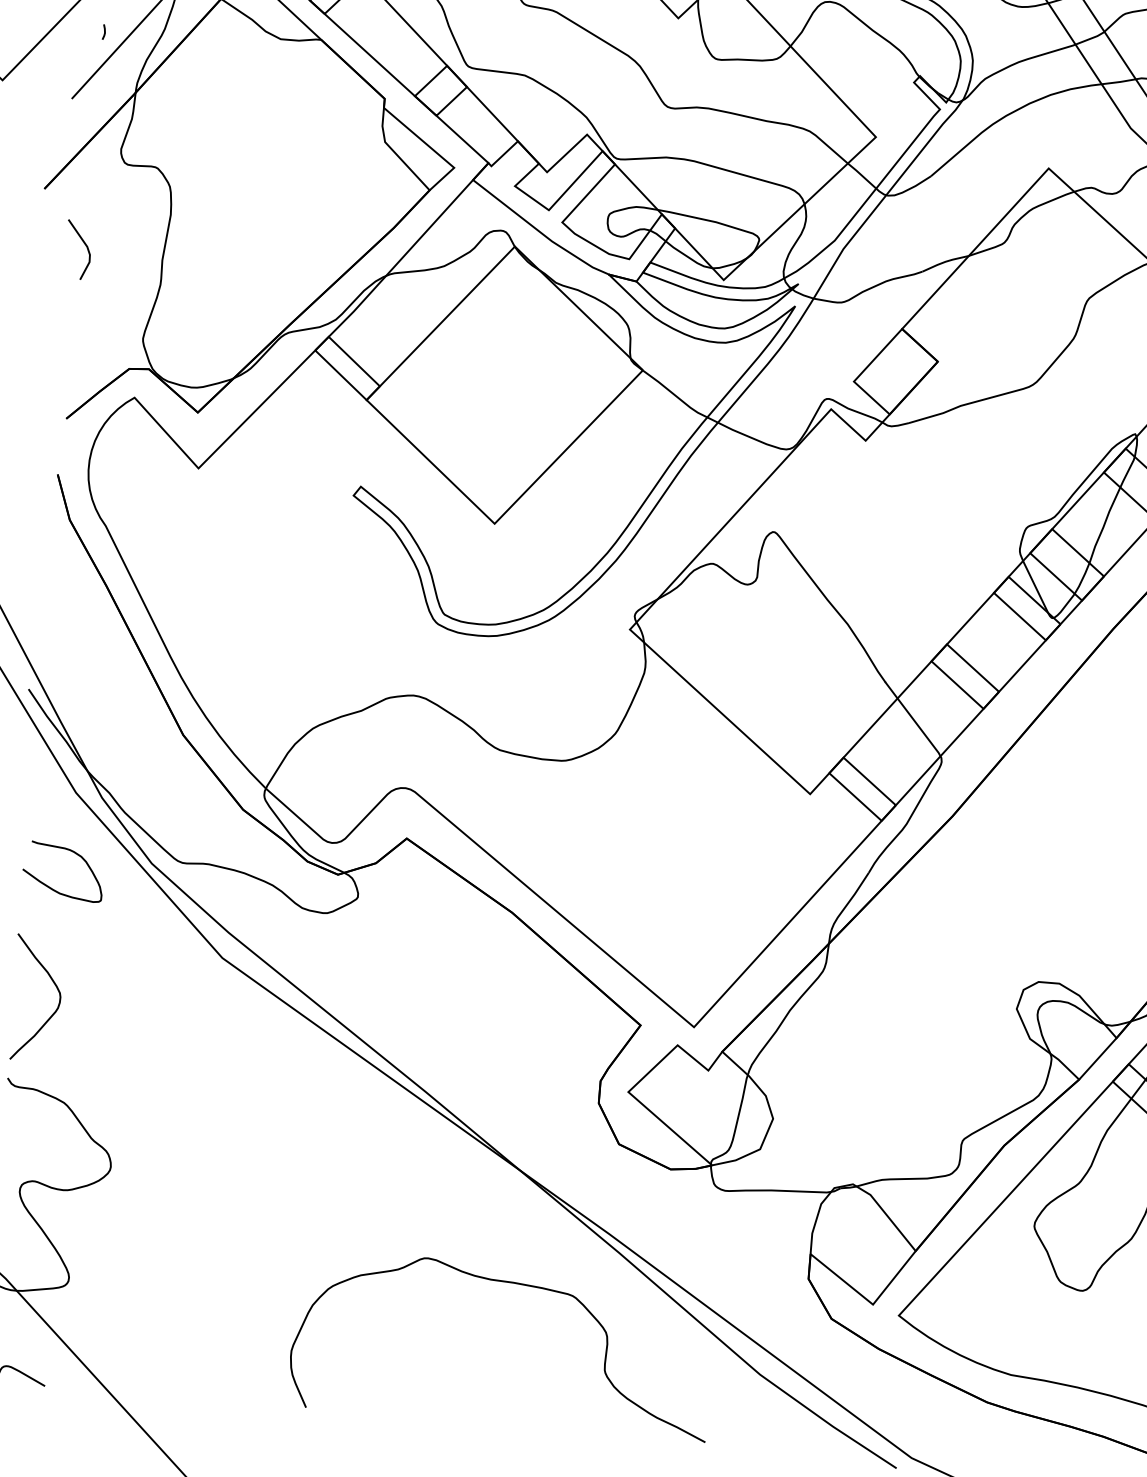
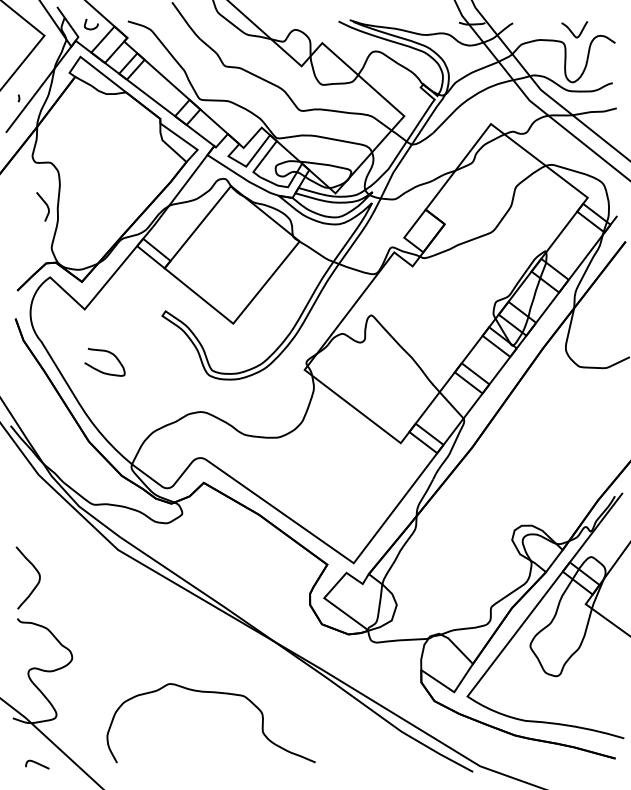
line: (82, 243) -> (44, 203), moved
curve: (68, 852) -> (106, 352), moved
curve: (510, 1284) -> (212, 693), moved

